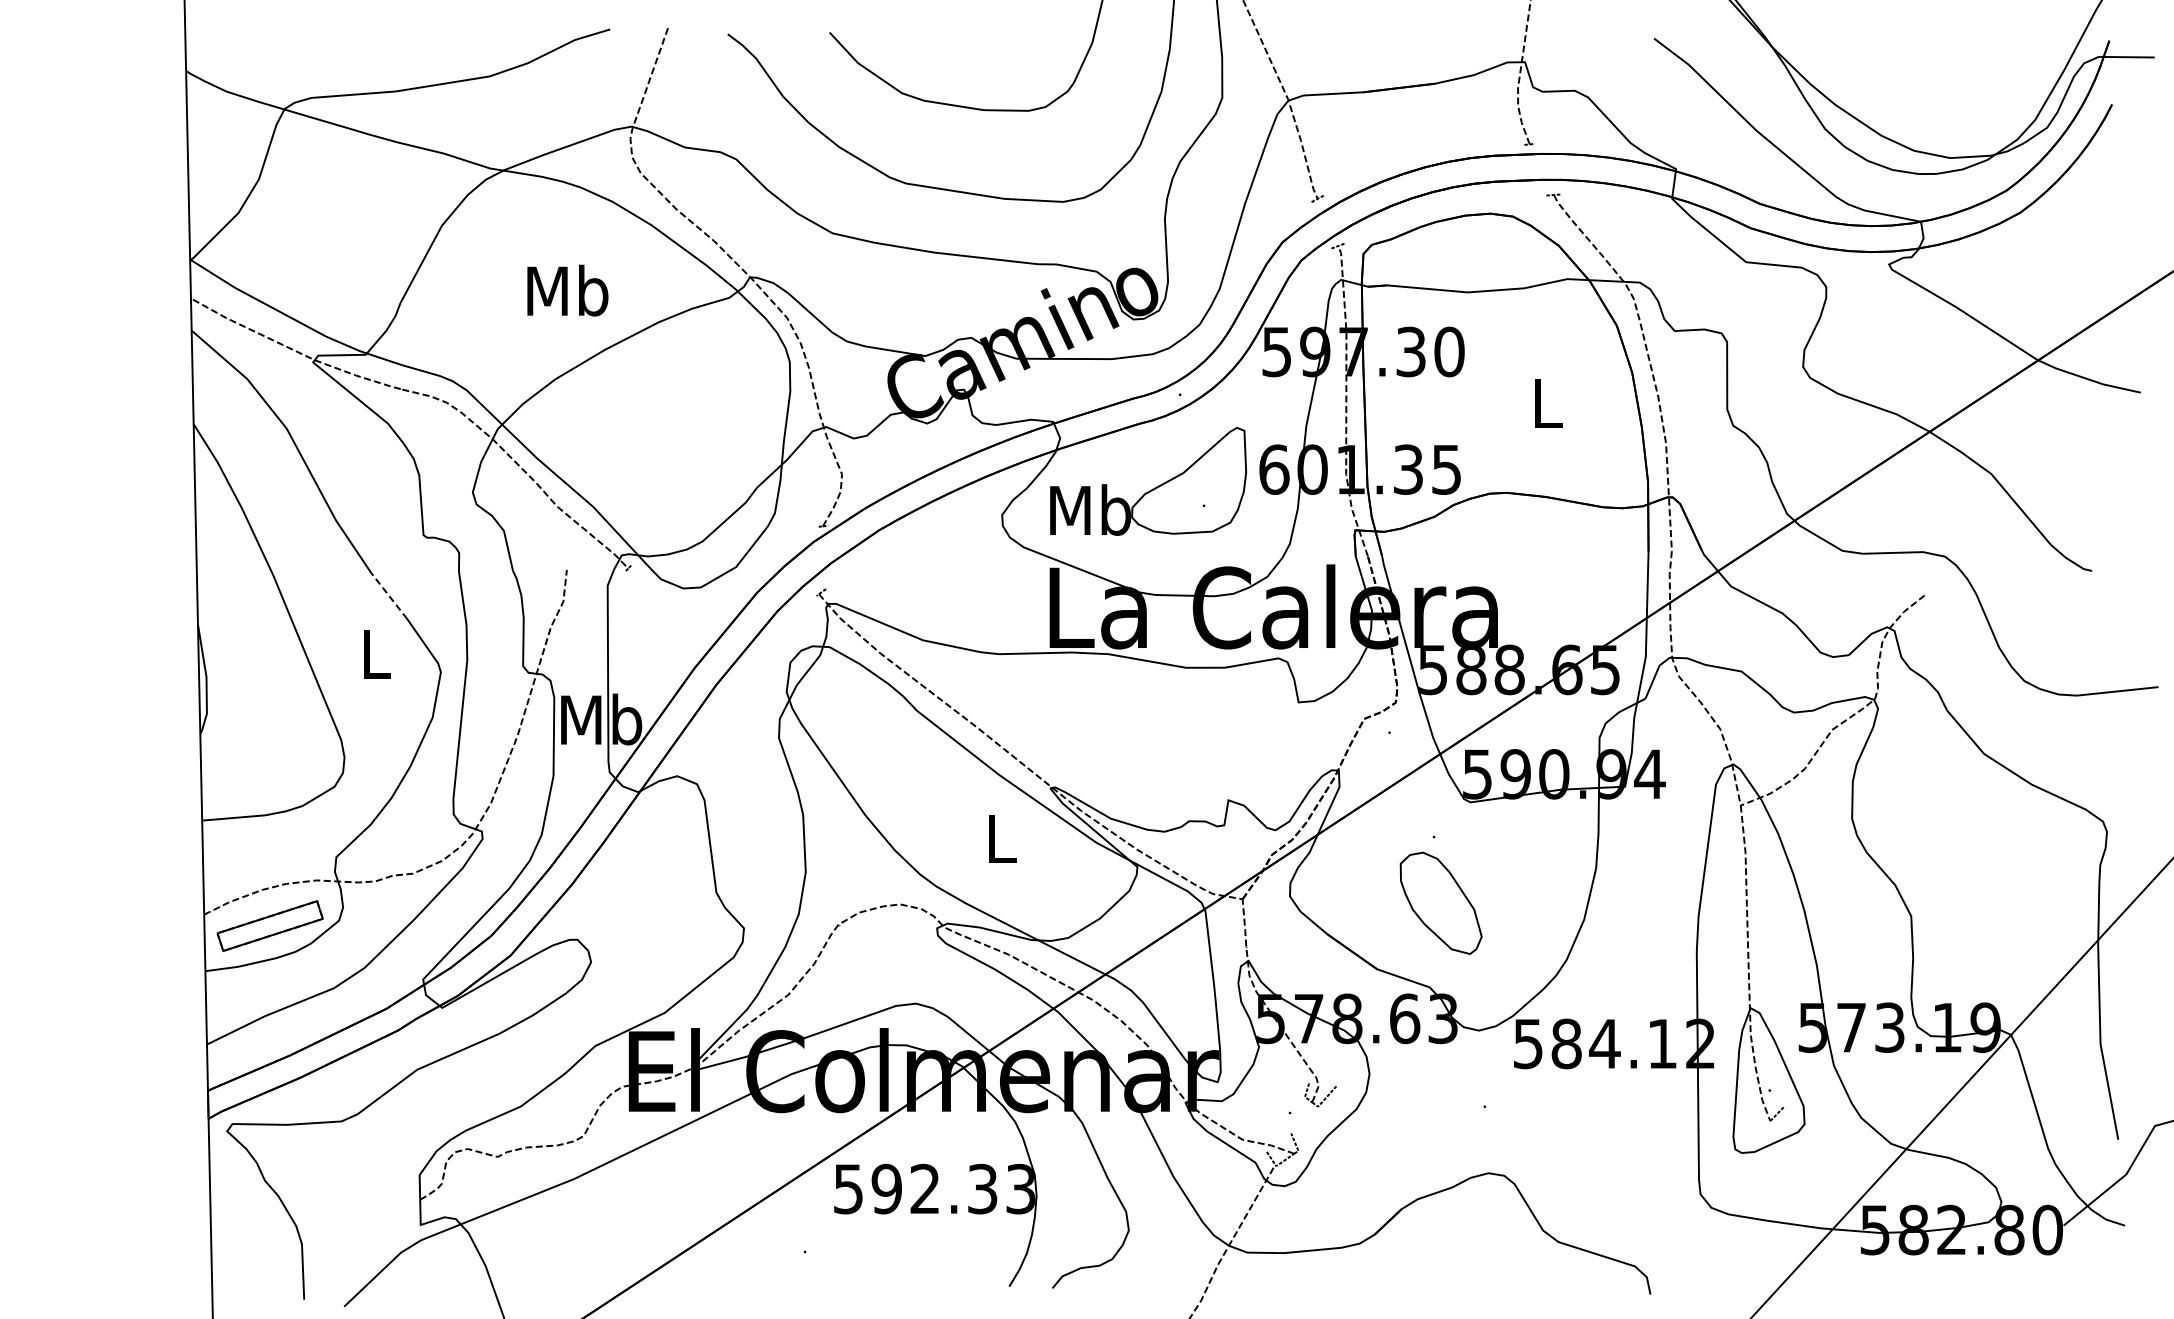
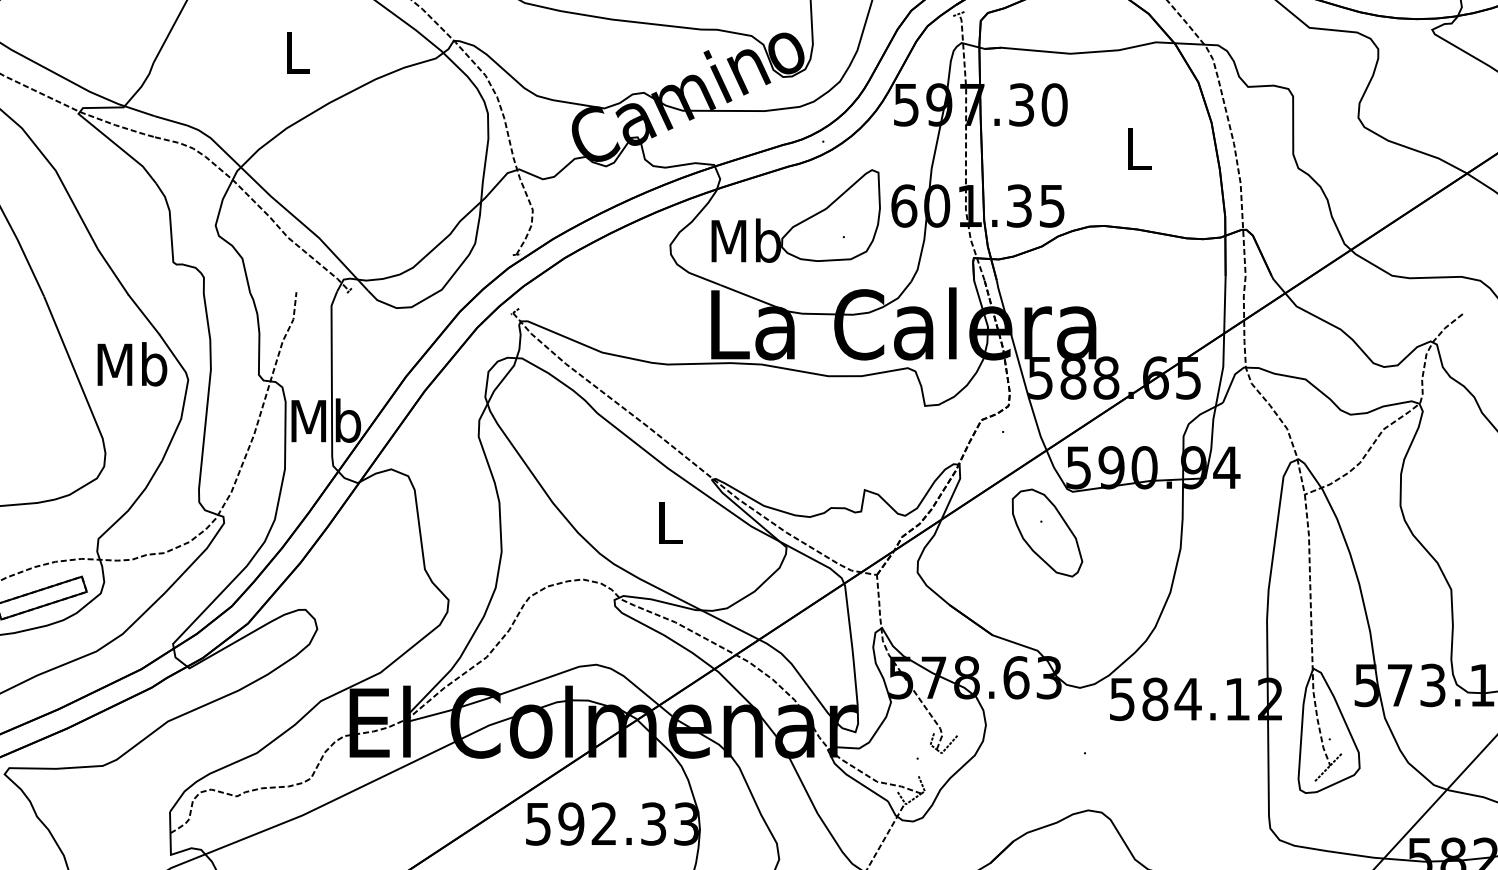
text: (567, 290) -> (297, 52), Mb -> L
line: (389, 595) -> (144, 314), dashed -> solid
text: (375, 653) -> (132, 363), L -> Mb
part: (1440, 902) -> (1046, 532), moved
line: (1761, 1130) -> (1322, 773), added

